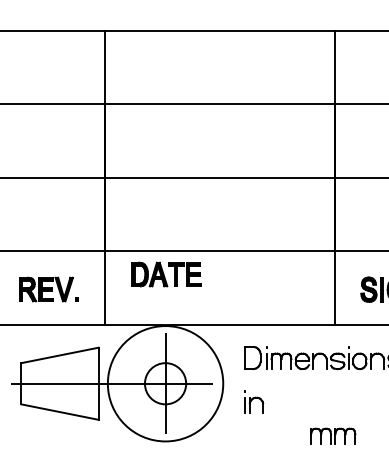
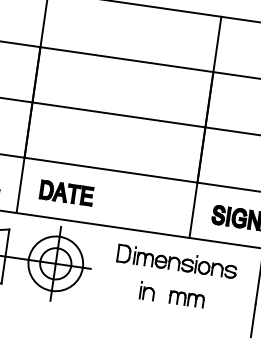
part: (166, 274) -> (66, 193), moved
circle: (165, 383) -> (55, 263), size x0.62
part: (254, 401) -> (147, 290), moved
part: (333, 435) -> (187, 298), moved

